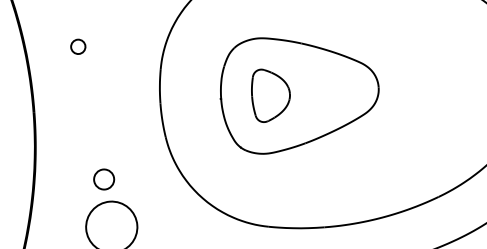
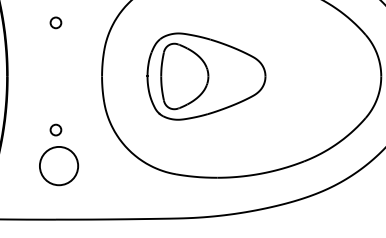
circle: (77, 46) -> (55, 22), moved
part: (270, 95) -> (184, 76), size x1.67
circle: (103, 178) -> (55, 129), size x0.71

